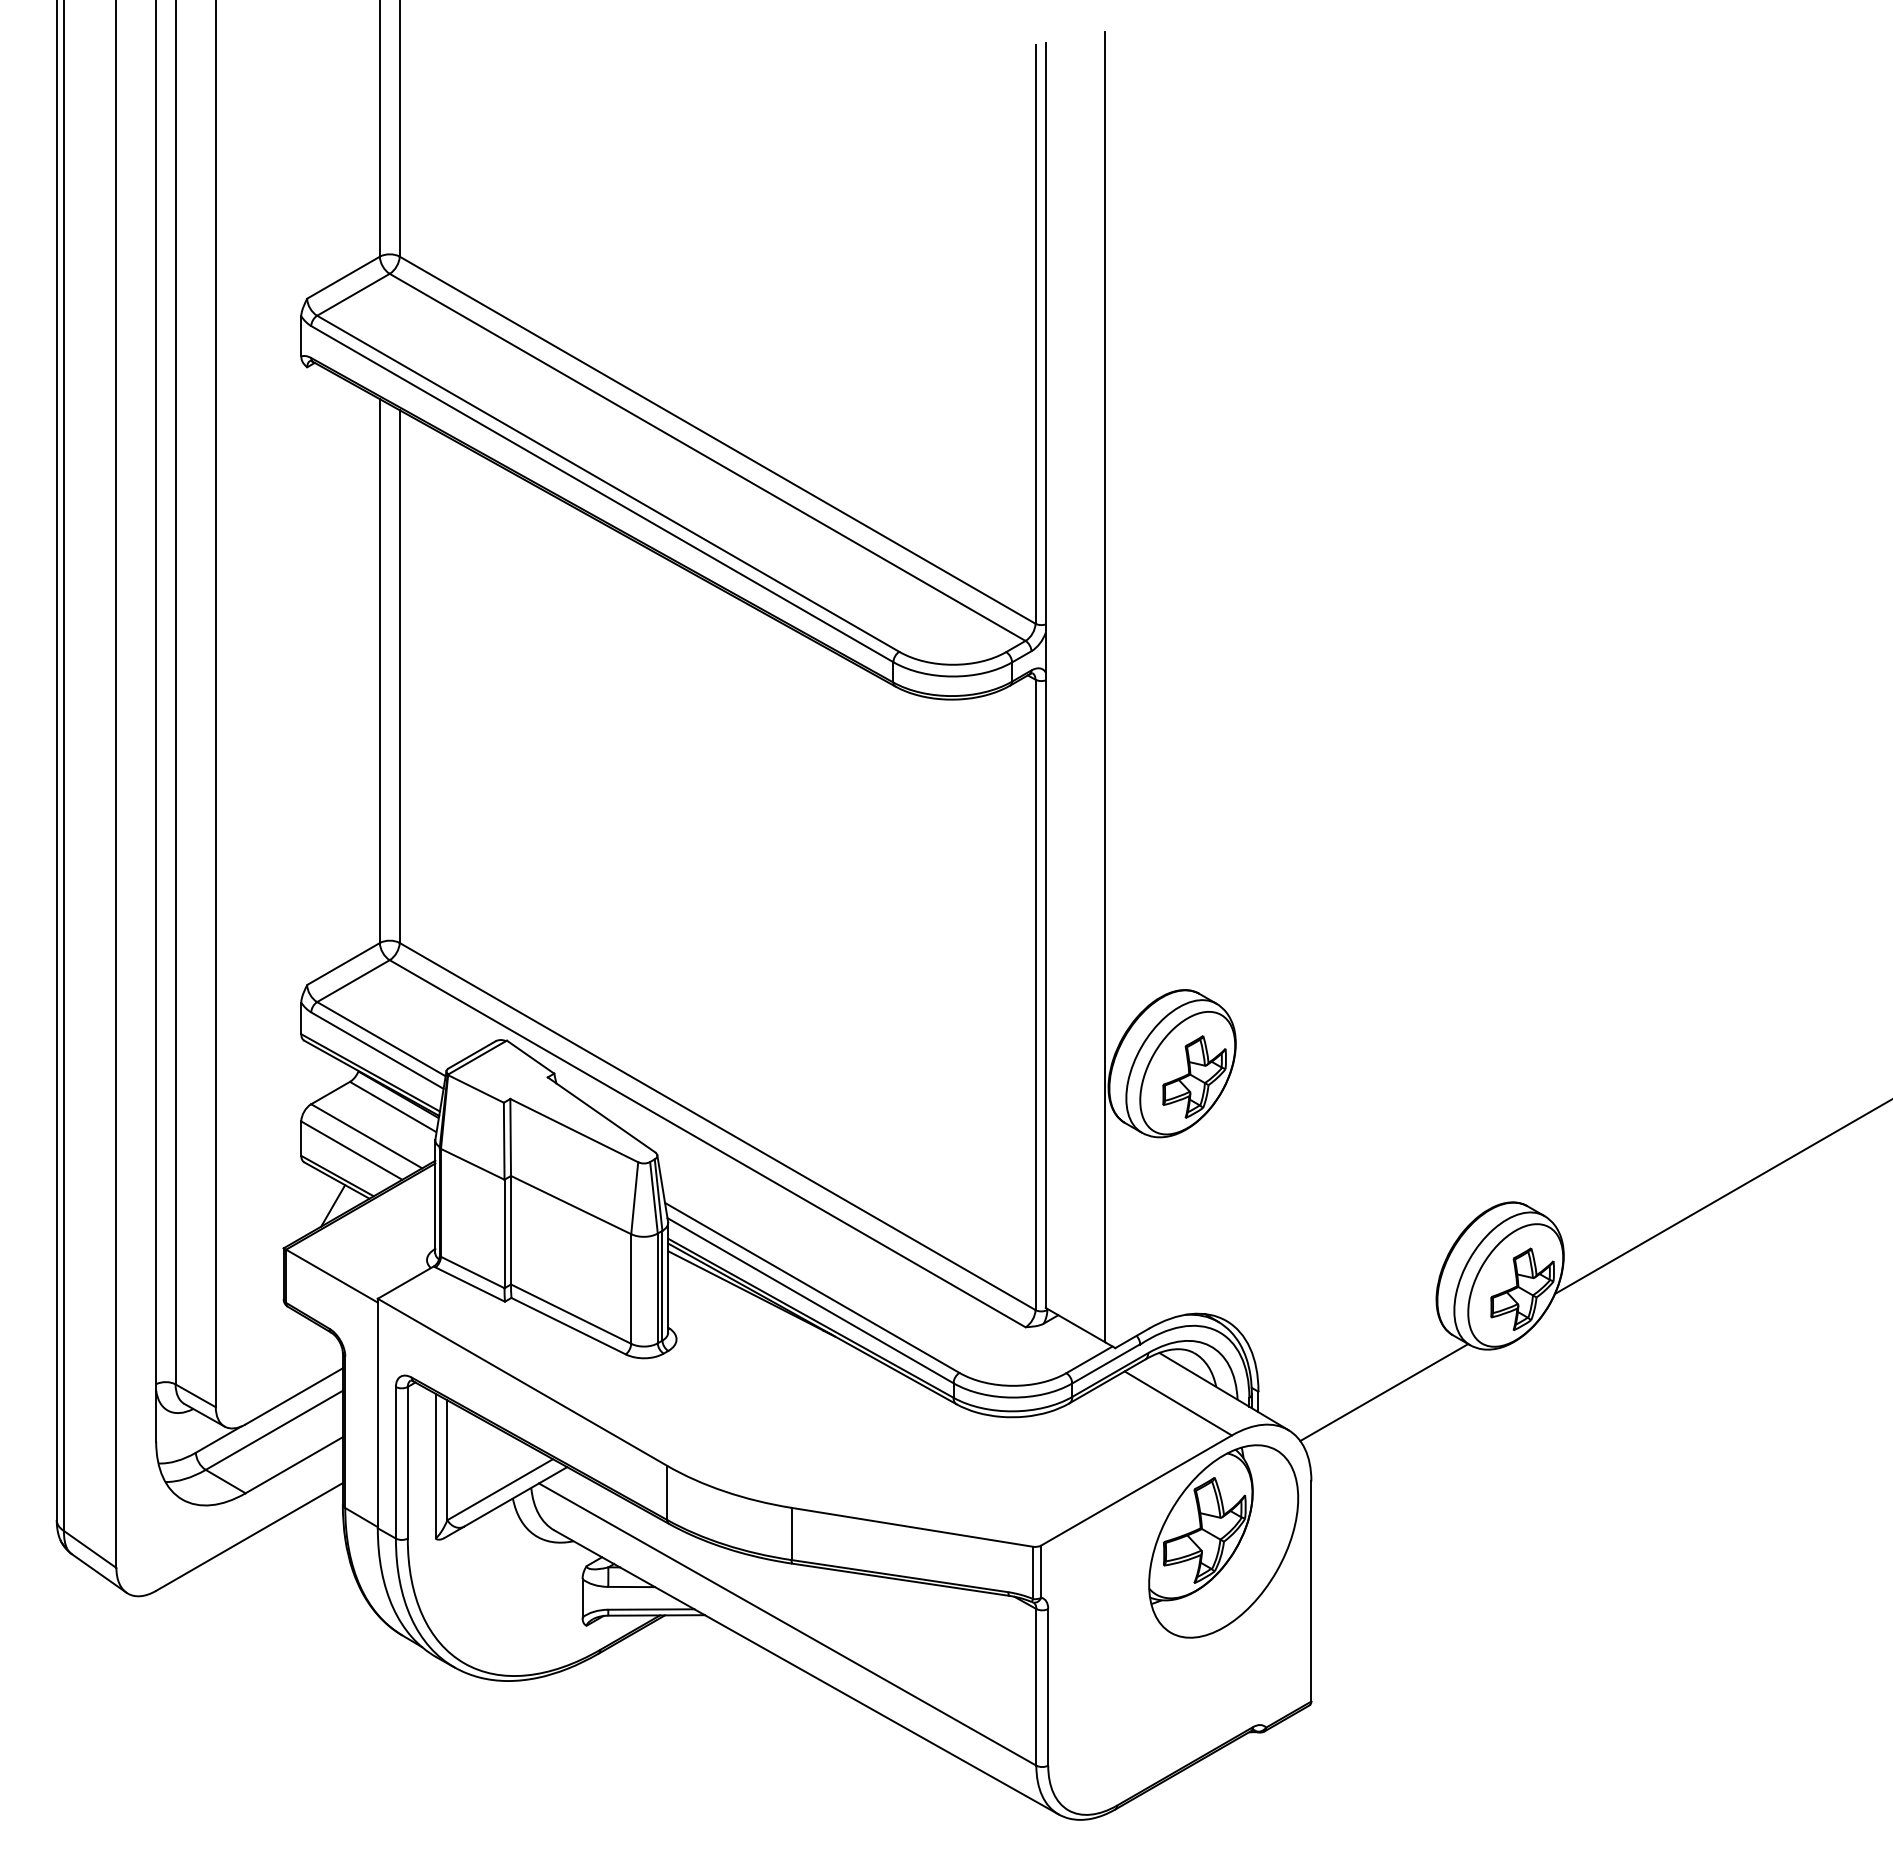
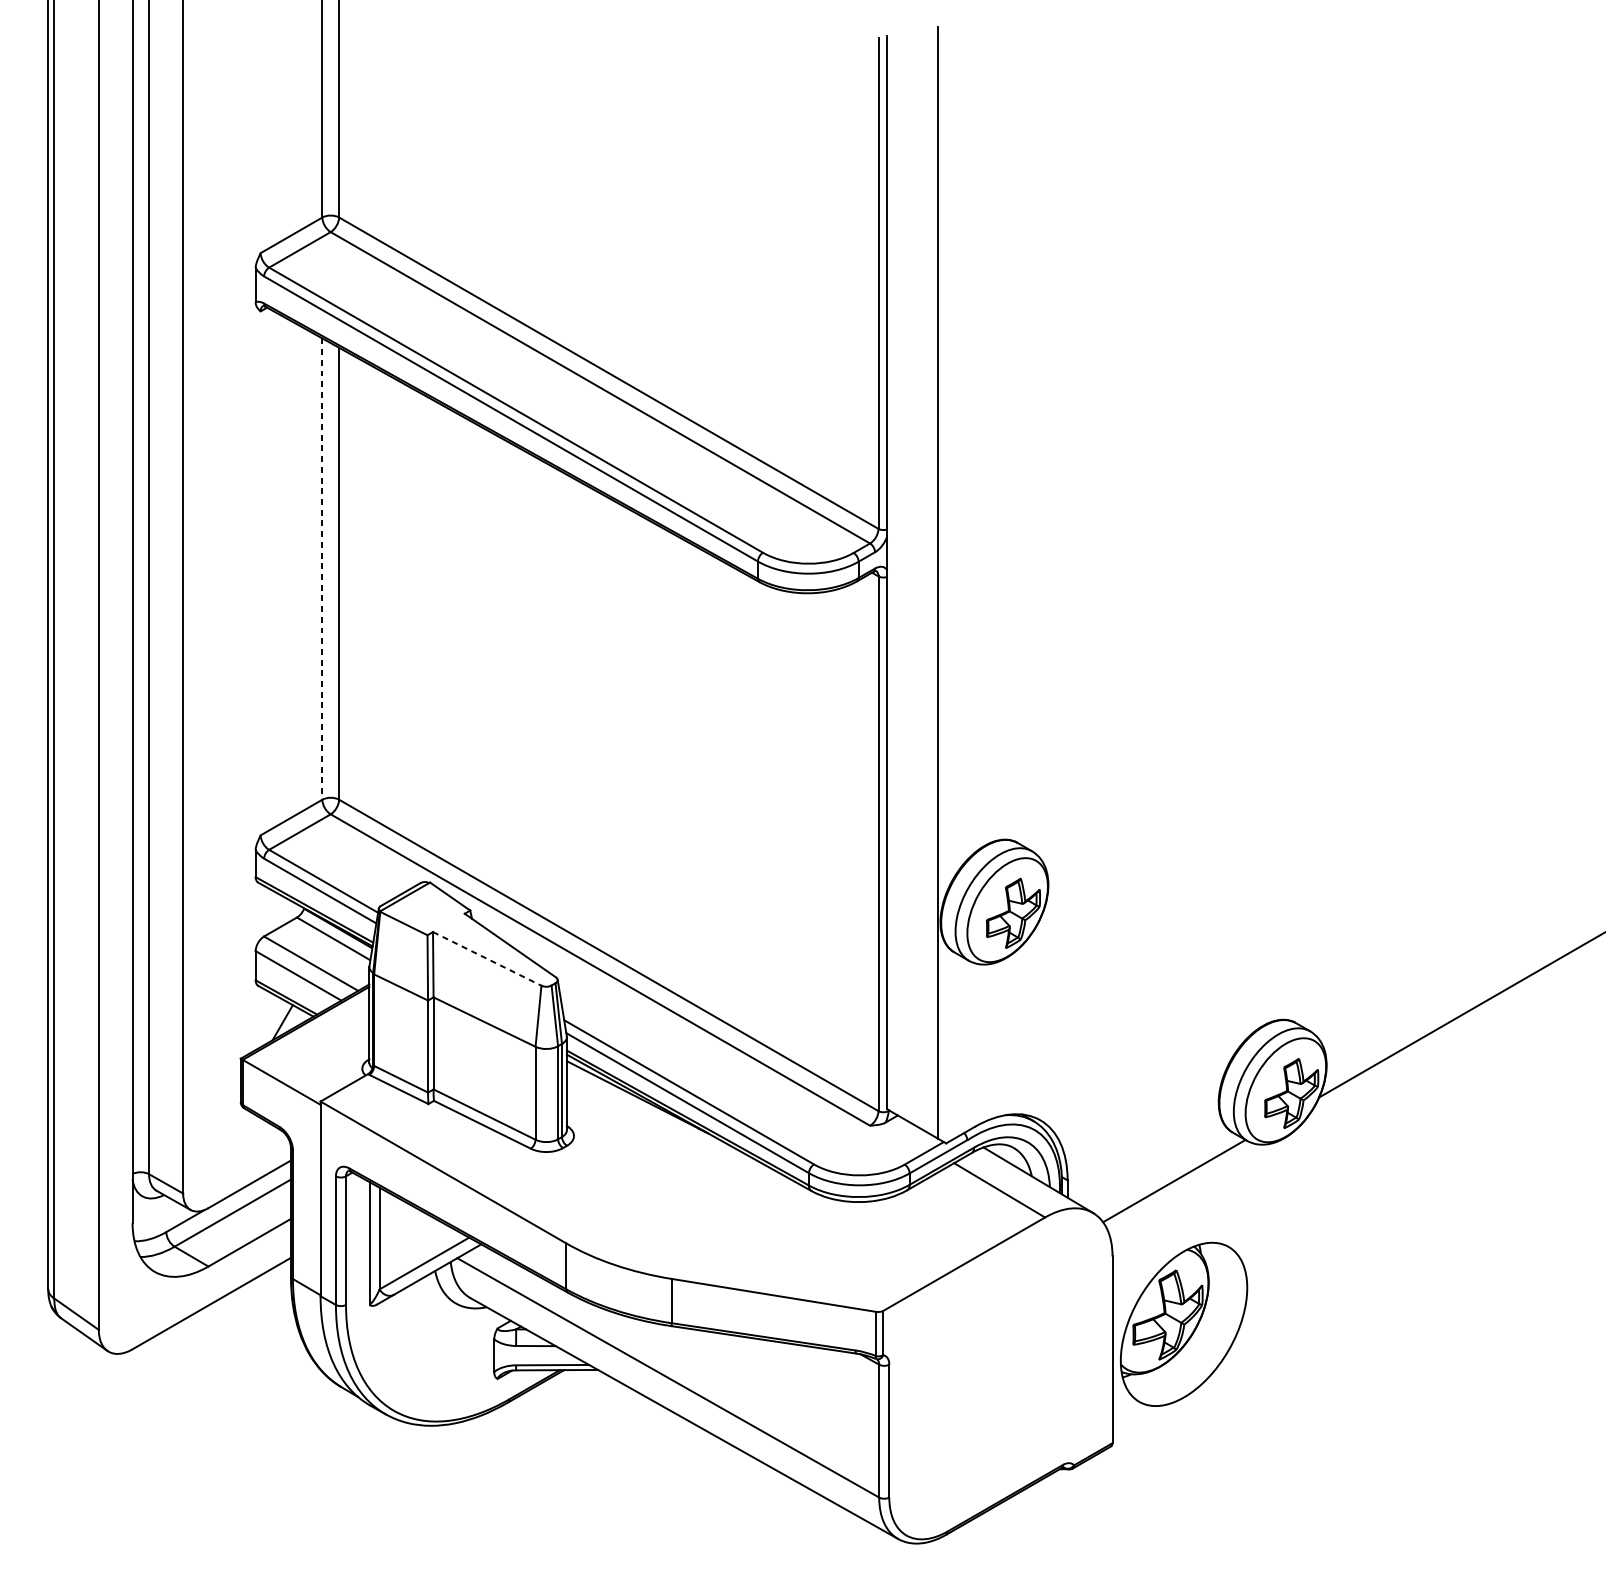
line: (379, 671) -> (322, 569), solid -> dashed
line: (574, 1130) -> (487, 958), solid -> dashed
part: (1223, 1541) -> (1183, 1324), moved

